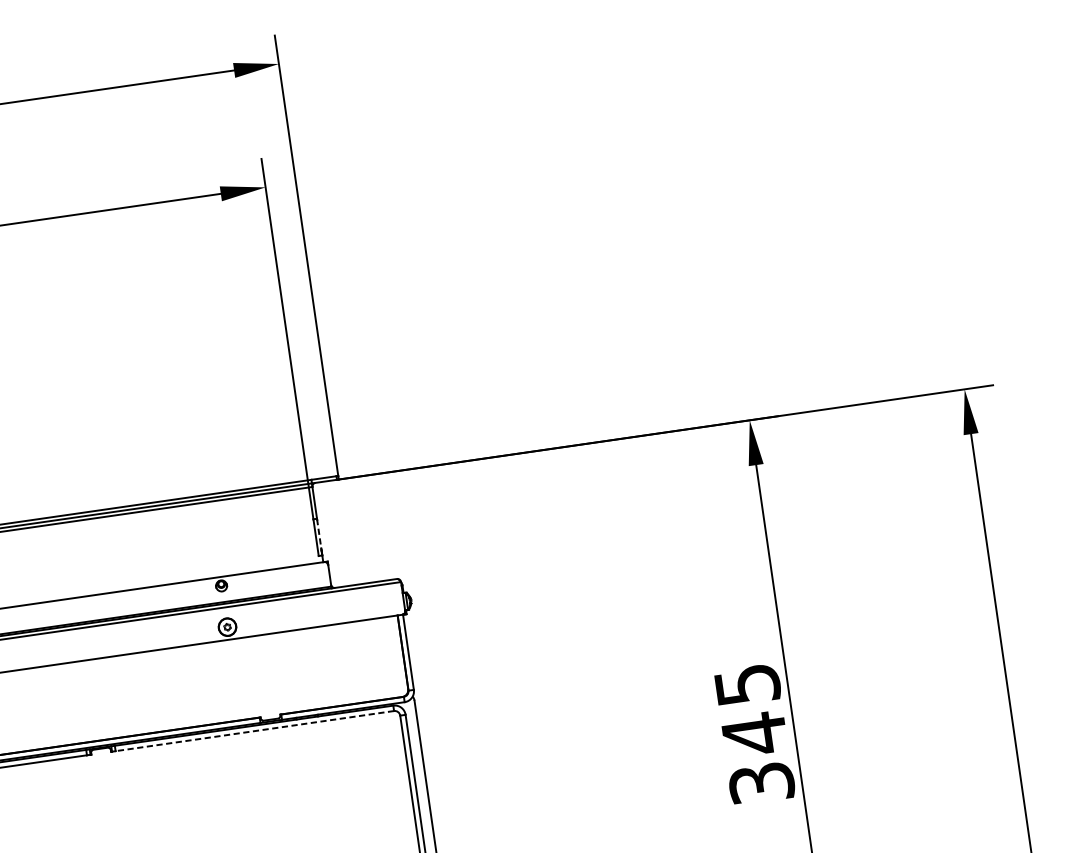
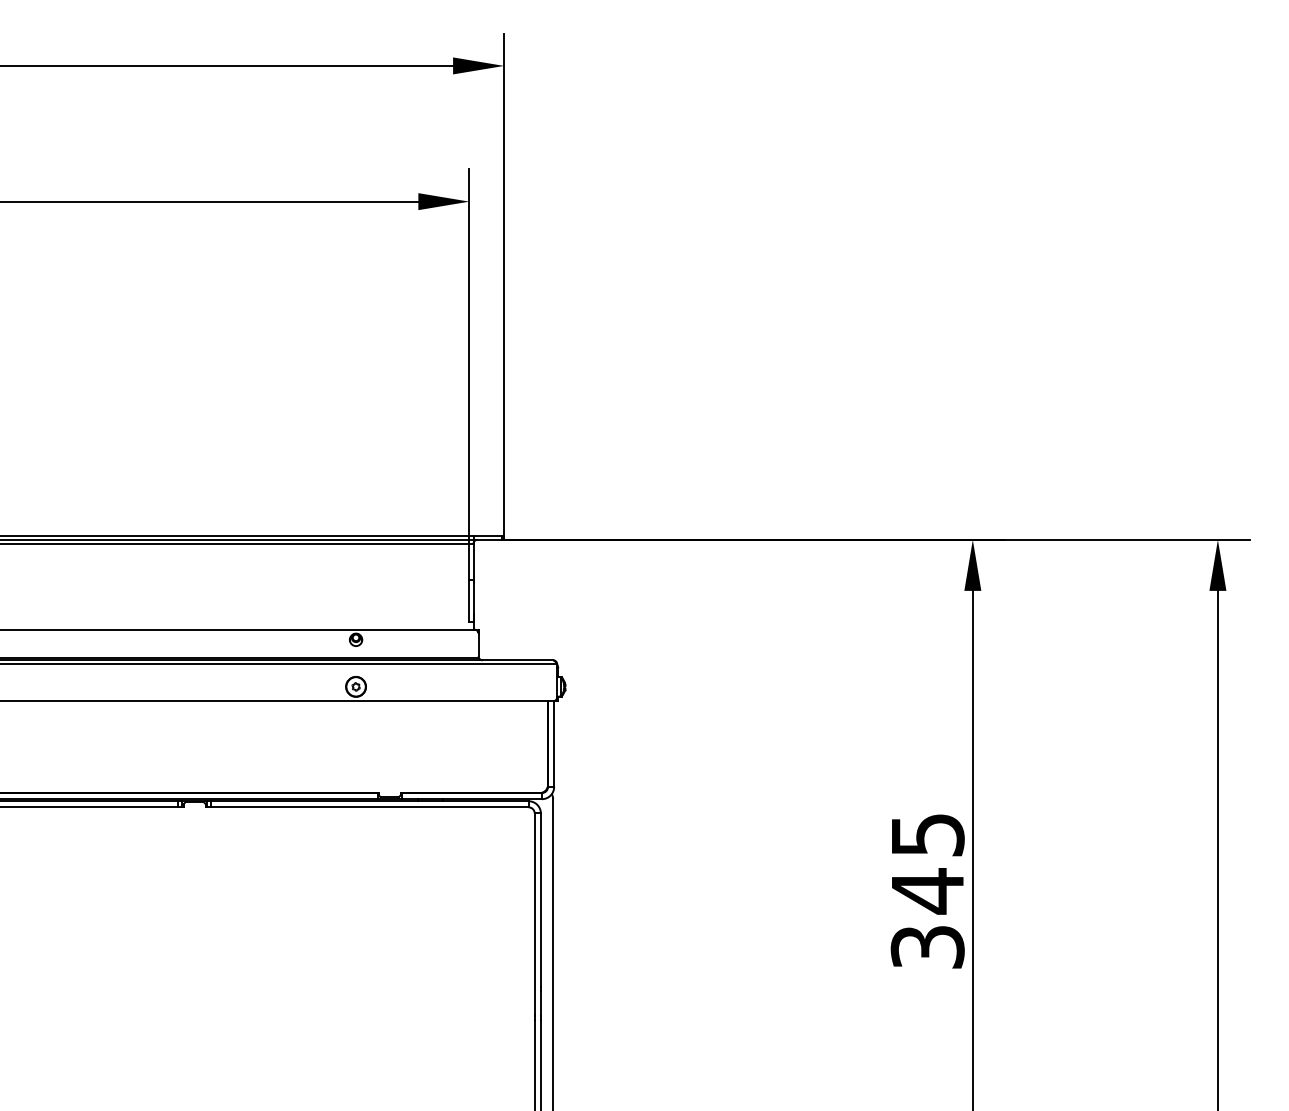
line: (319, 536) -> (473, 600), dashed -> solid
line: (254, 731) -> (369, 807), dashed -> solid

